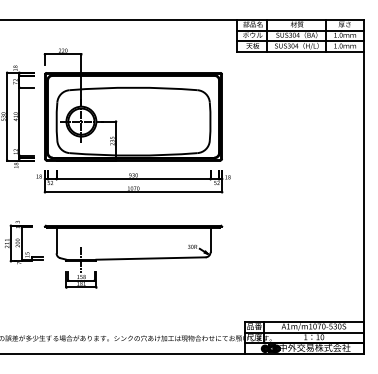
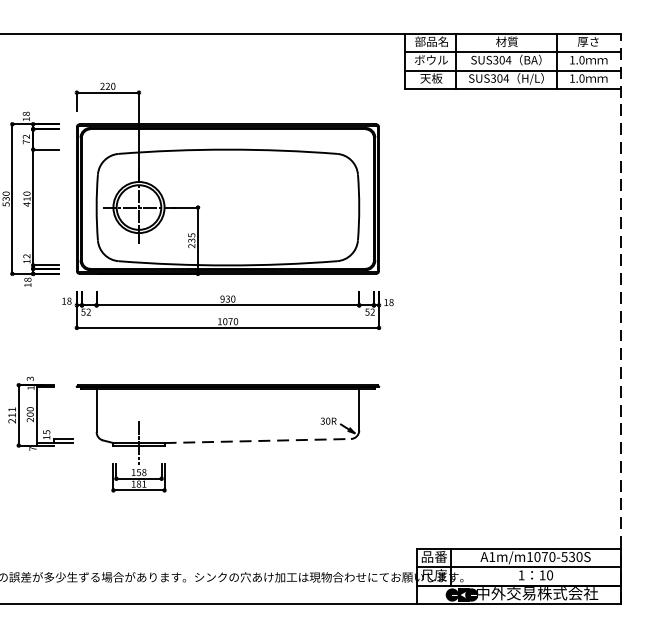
line: (363, 186) -> (620, 318), solid -> dashed
line: (151, 258) -> (258, 440), solid -> dashed

